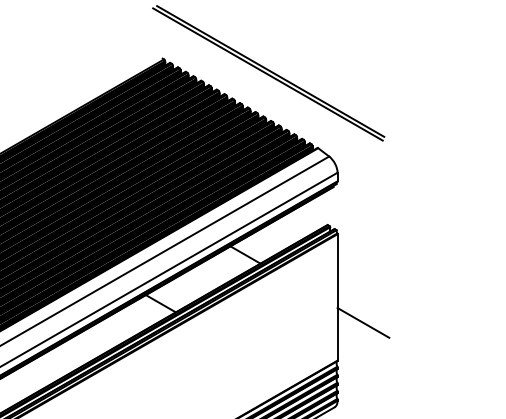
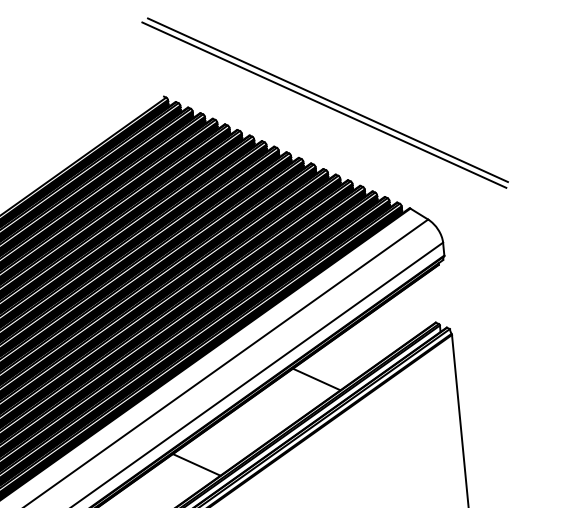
line: (363, 322) -> (503, 463), removed

